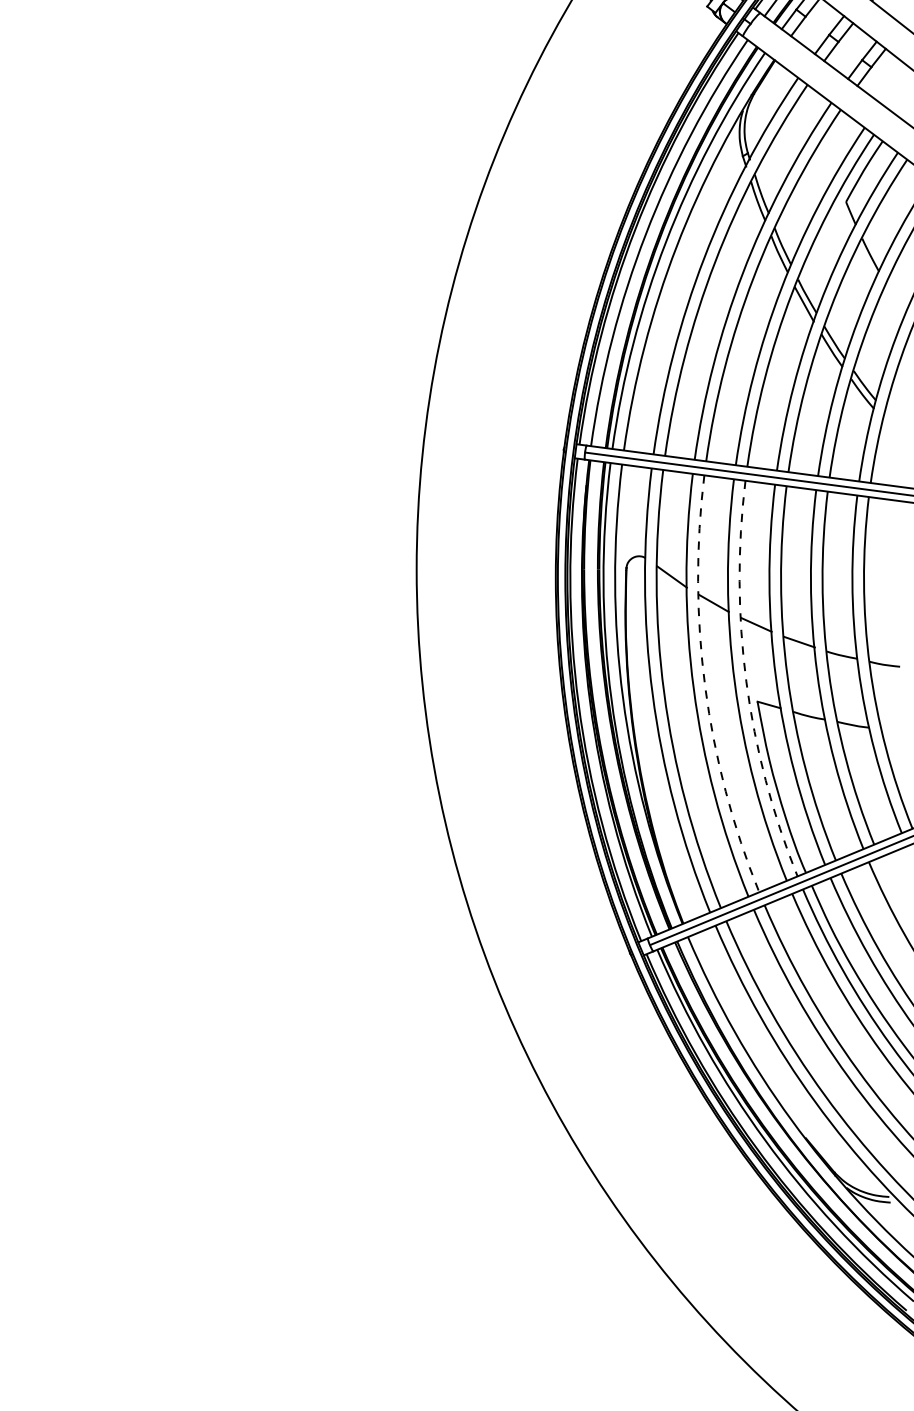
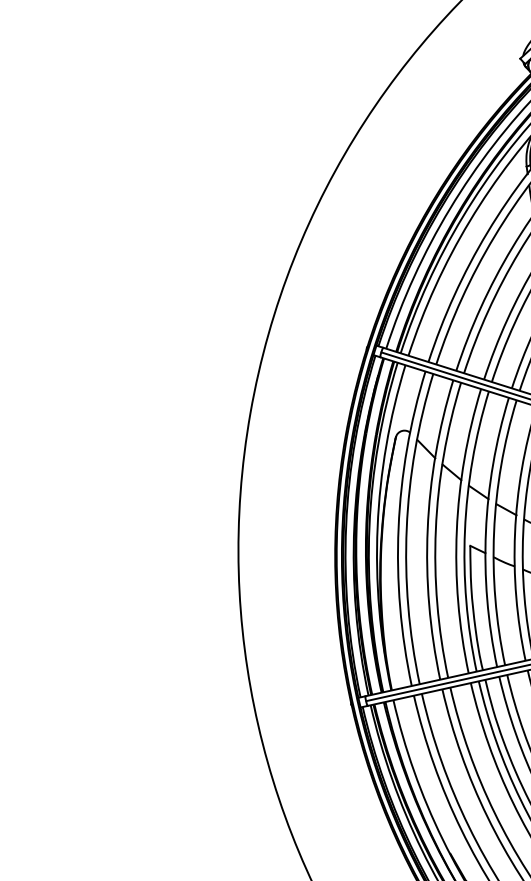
arc: (746, 681) -> (465, 530), dashed -> solid
arc: (705, 687) -> (435, 529), dashed -> solid

